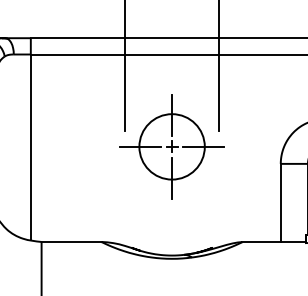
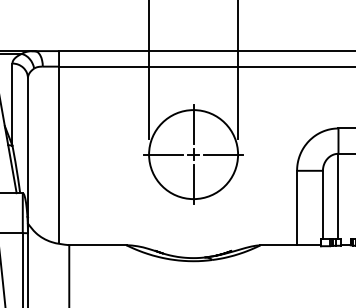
circle: (172, 146) -> (193, 154), size x1.43

